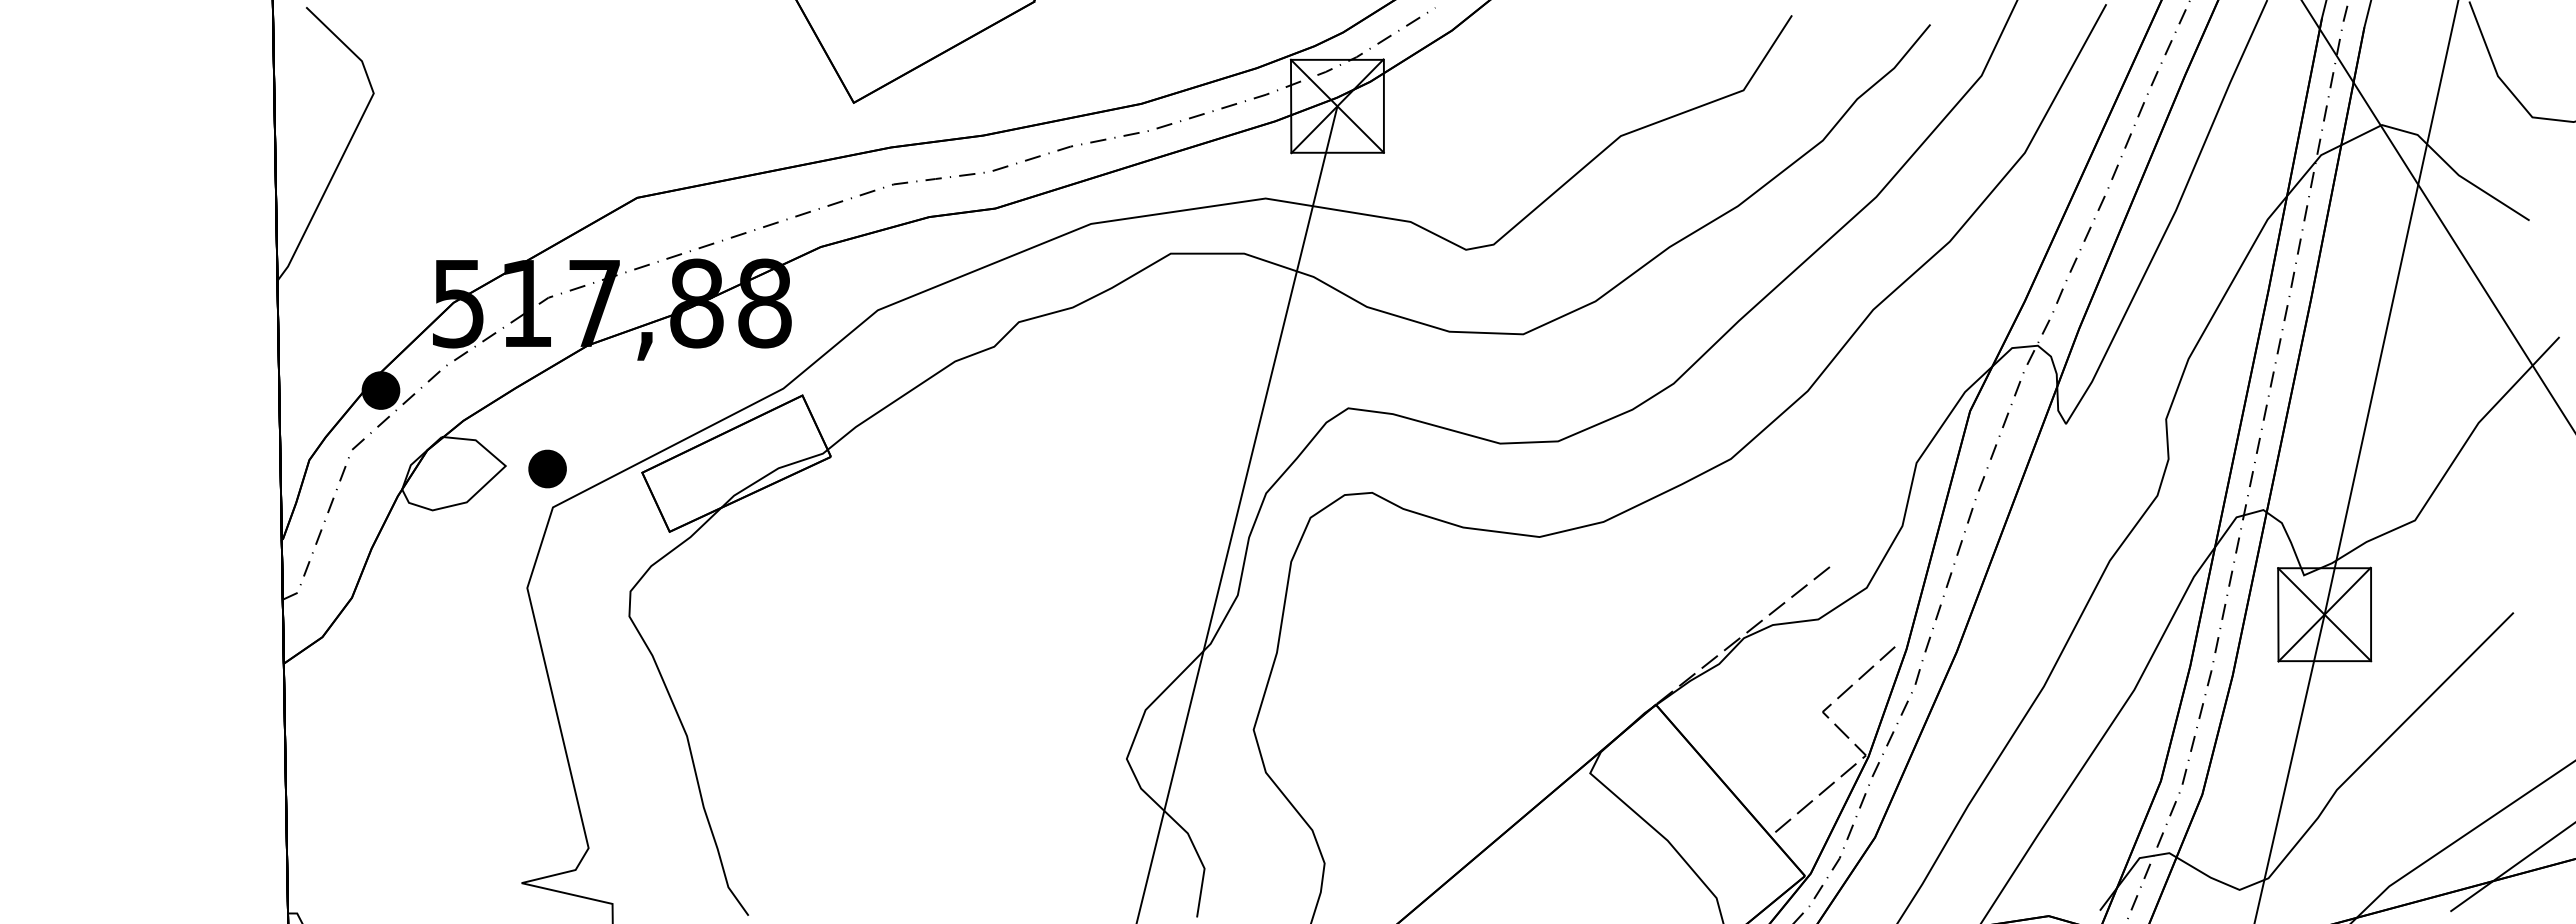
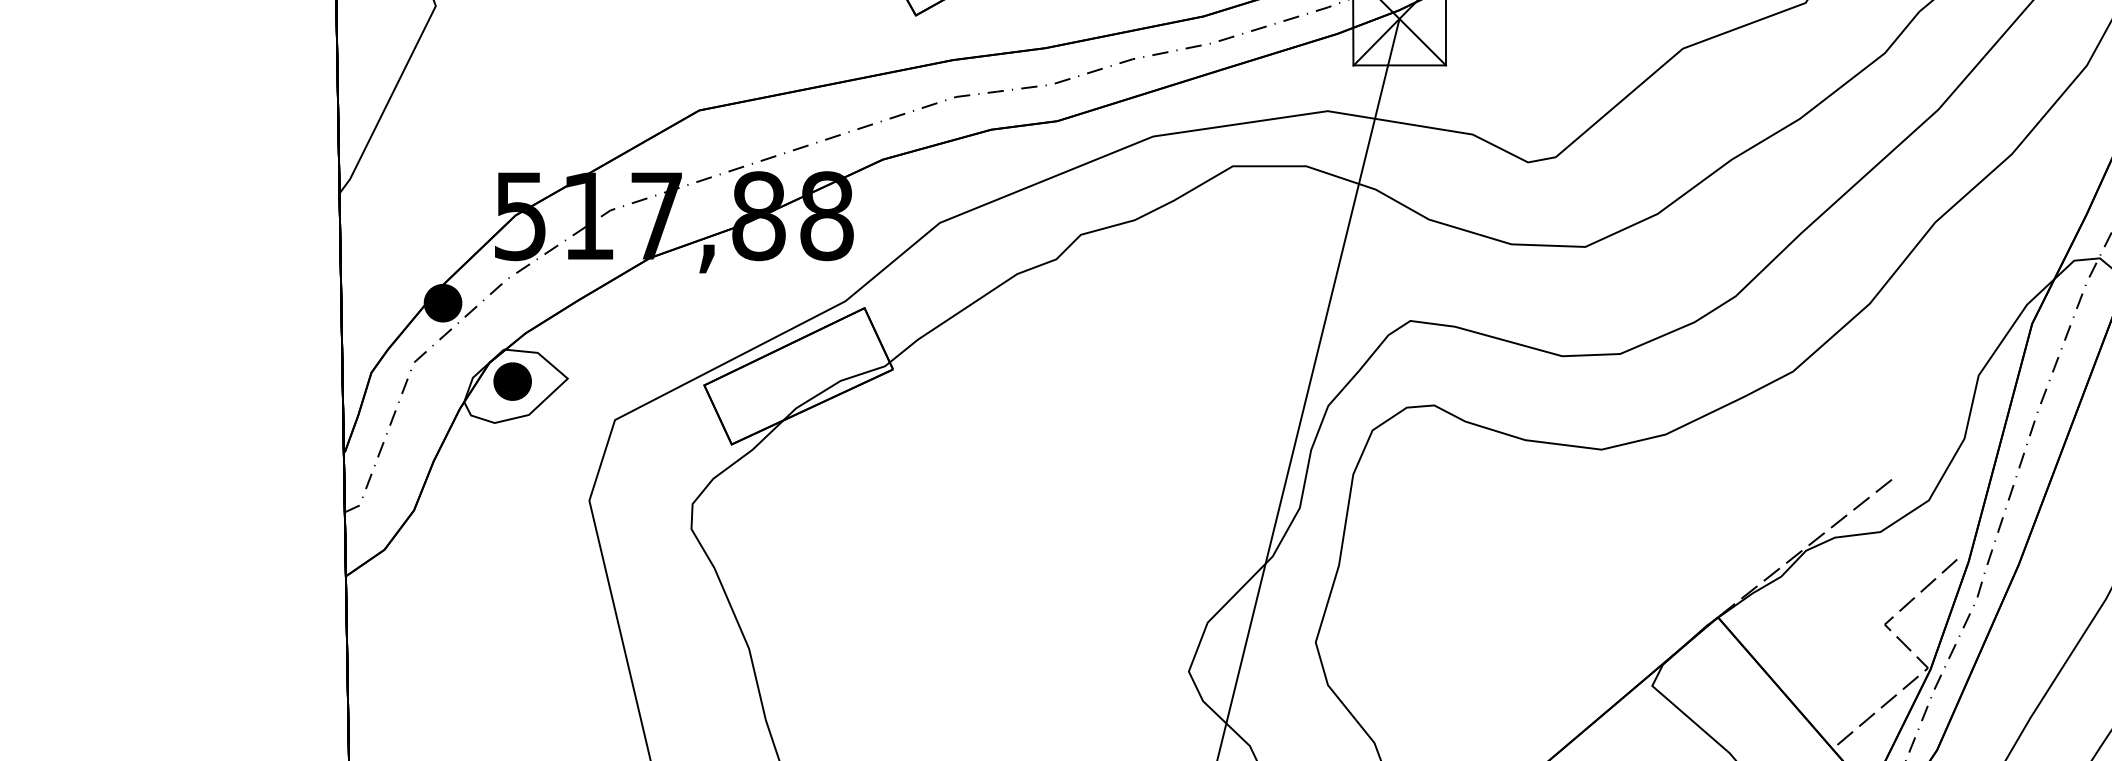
part: (547, 468) -> (512, 381), moved

